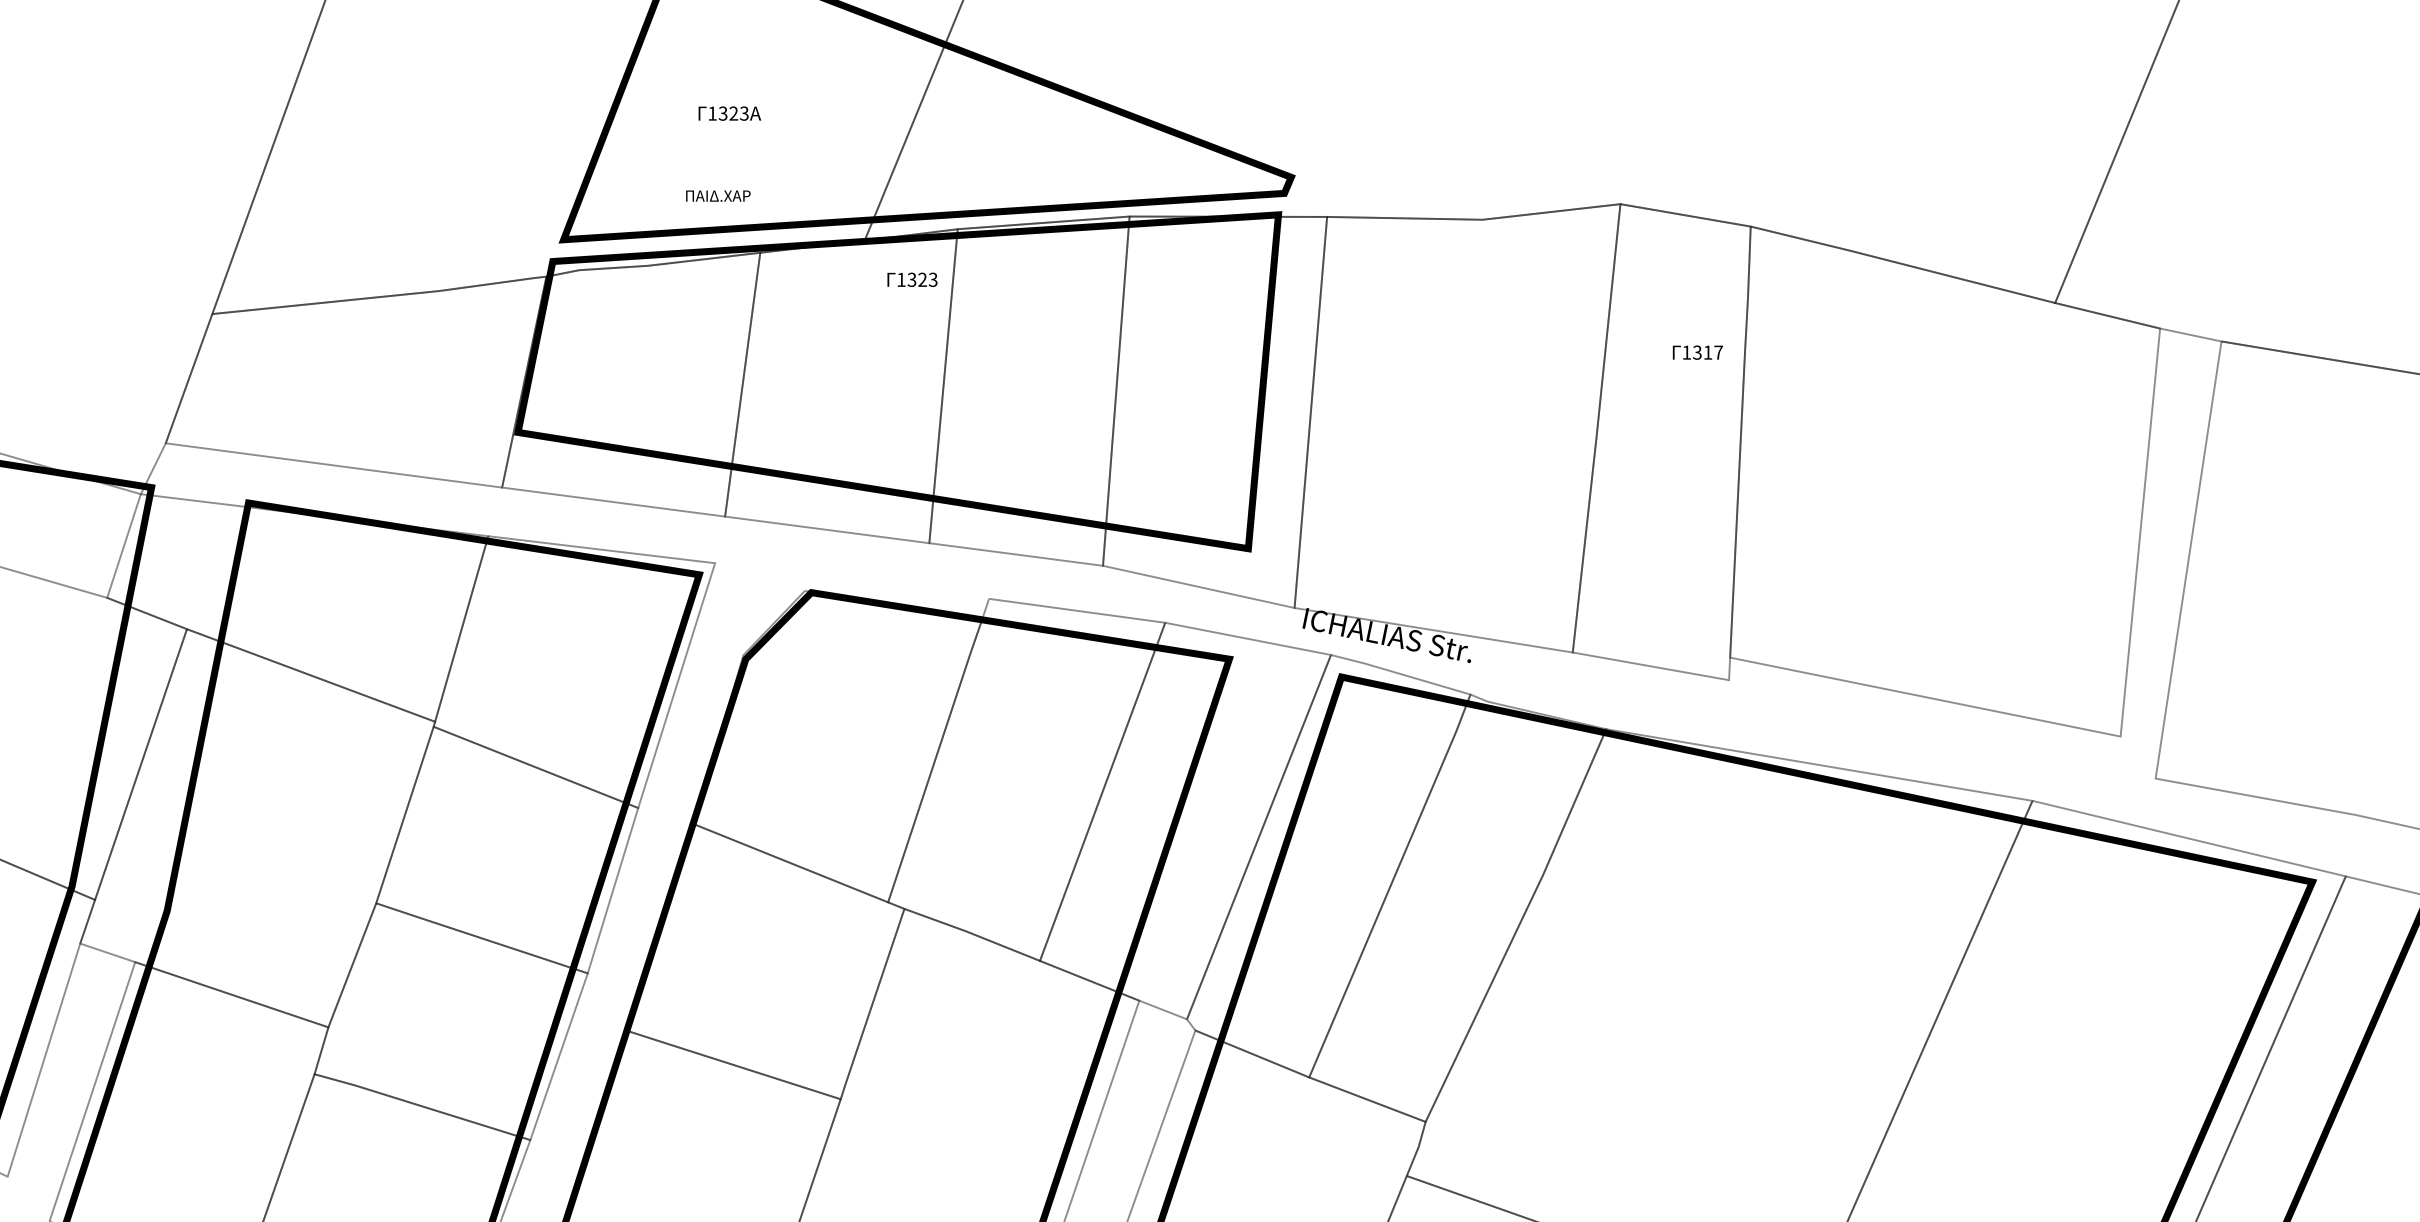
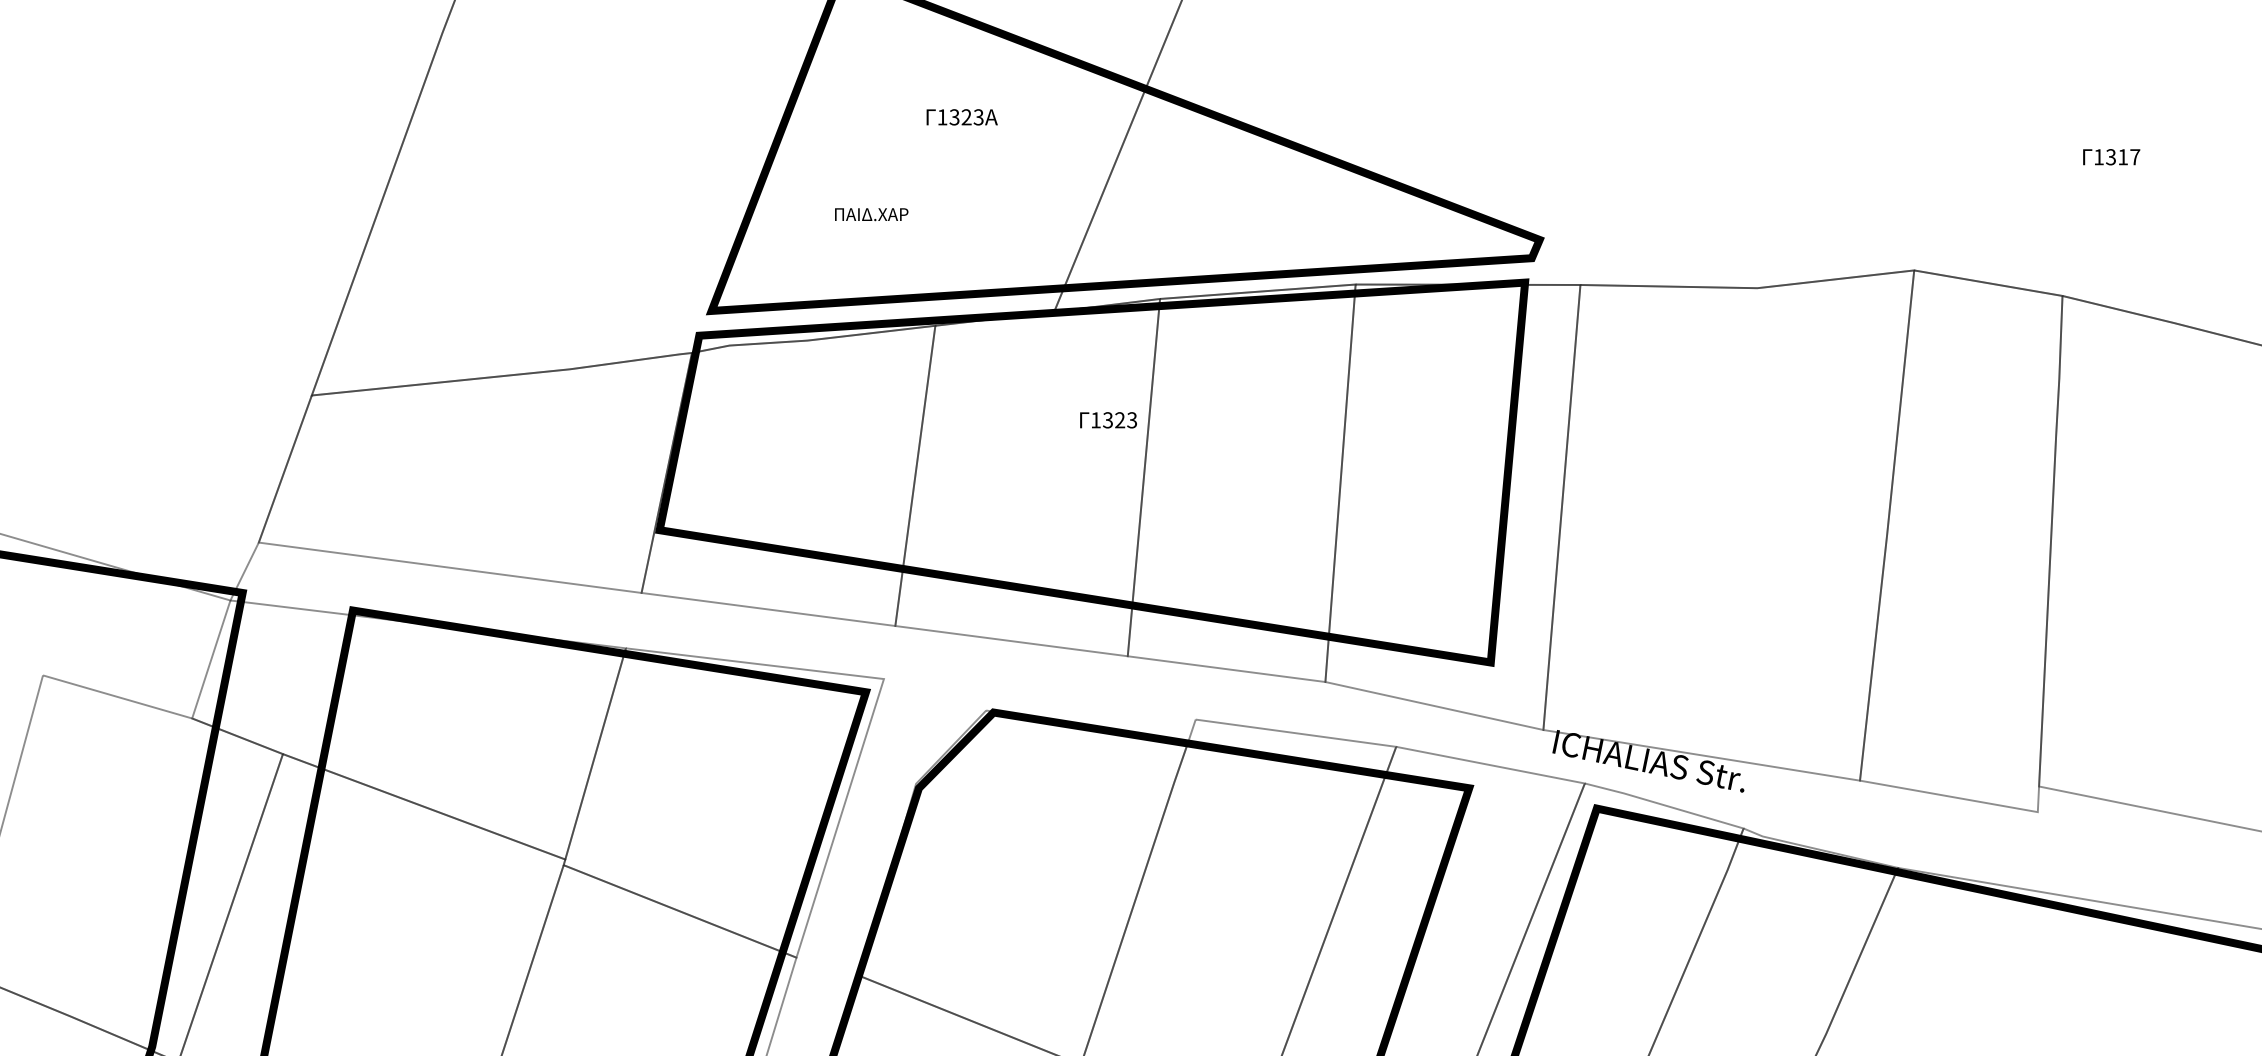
text: (729, 113) -> (961, 117), moved
text: (718, 195) -> (871, 213), moved
text: (912, 279) -> (1108, 419), moved
text: (1697, 352) -> (2111, 157), moved

